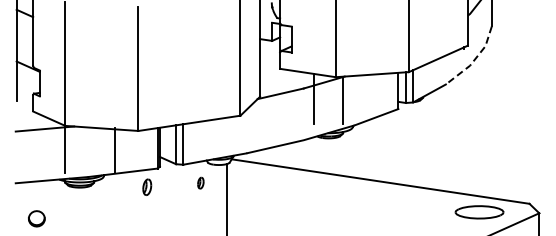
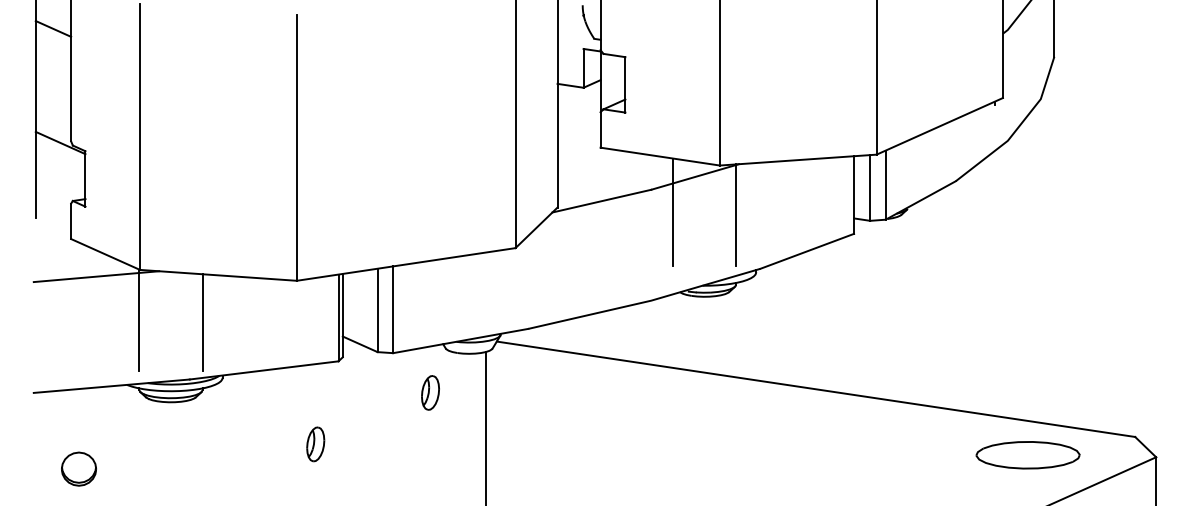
line: (474, 60) -> (1017, 129), dashed -> solid
line: (115, 150) -> (202, 322), moved
part: (200, 182) -> (429, 391), size x1.43
part: (147, 186) -> (316, 442), moved

